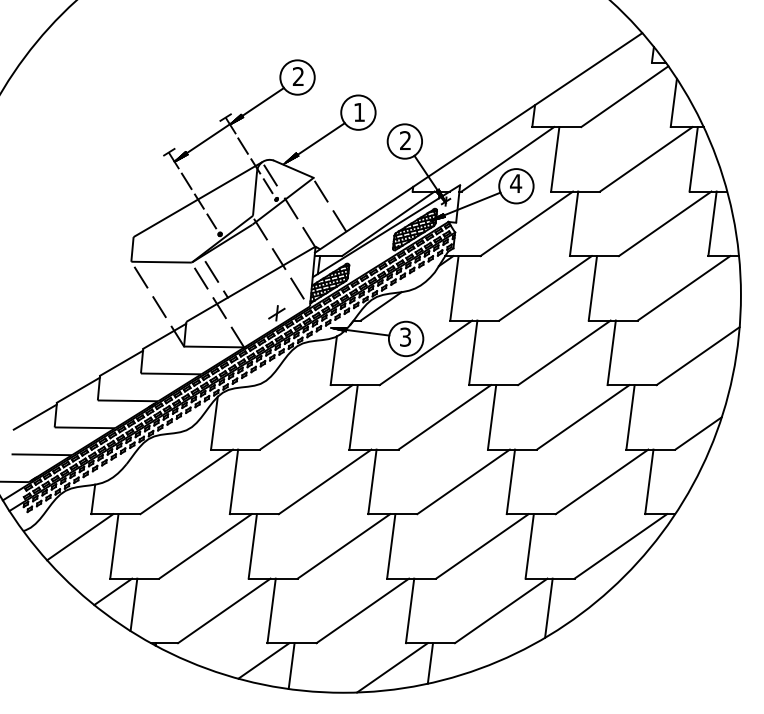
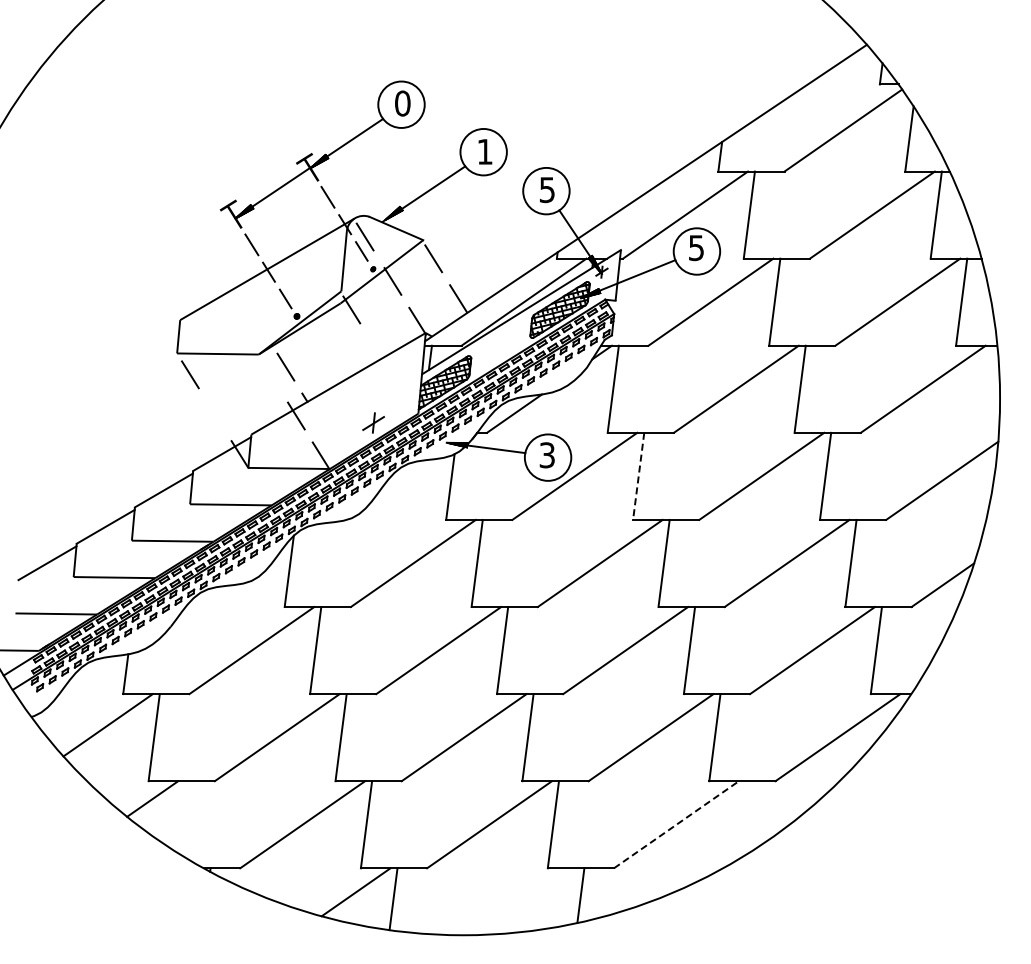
text: (298, 76) -> (402, 103), 2 -> 0
text: (404, 141) -> (546, 190), 2 -> 5
text: (516, 184) -> (696, 248), 4 -> 5
line: (279, 258) -> (376, 349), removed
line: (201, 278) -> (271, 375), removed
line: (297, 288) -> (401, 389), removed
line: (159, 306) -> (214, 414), removed
line: (473, 352) -> (638, 476), solid -> dashed
line: (133, 604) -> (180, 816), removed
line: (548, 608) -> (740, 821), removed
line: (501, 610) -> (676, 824), solid -> dashed
line: (392, 667) -> (529, 901), removed

